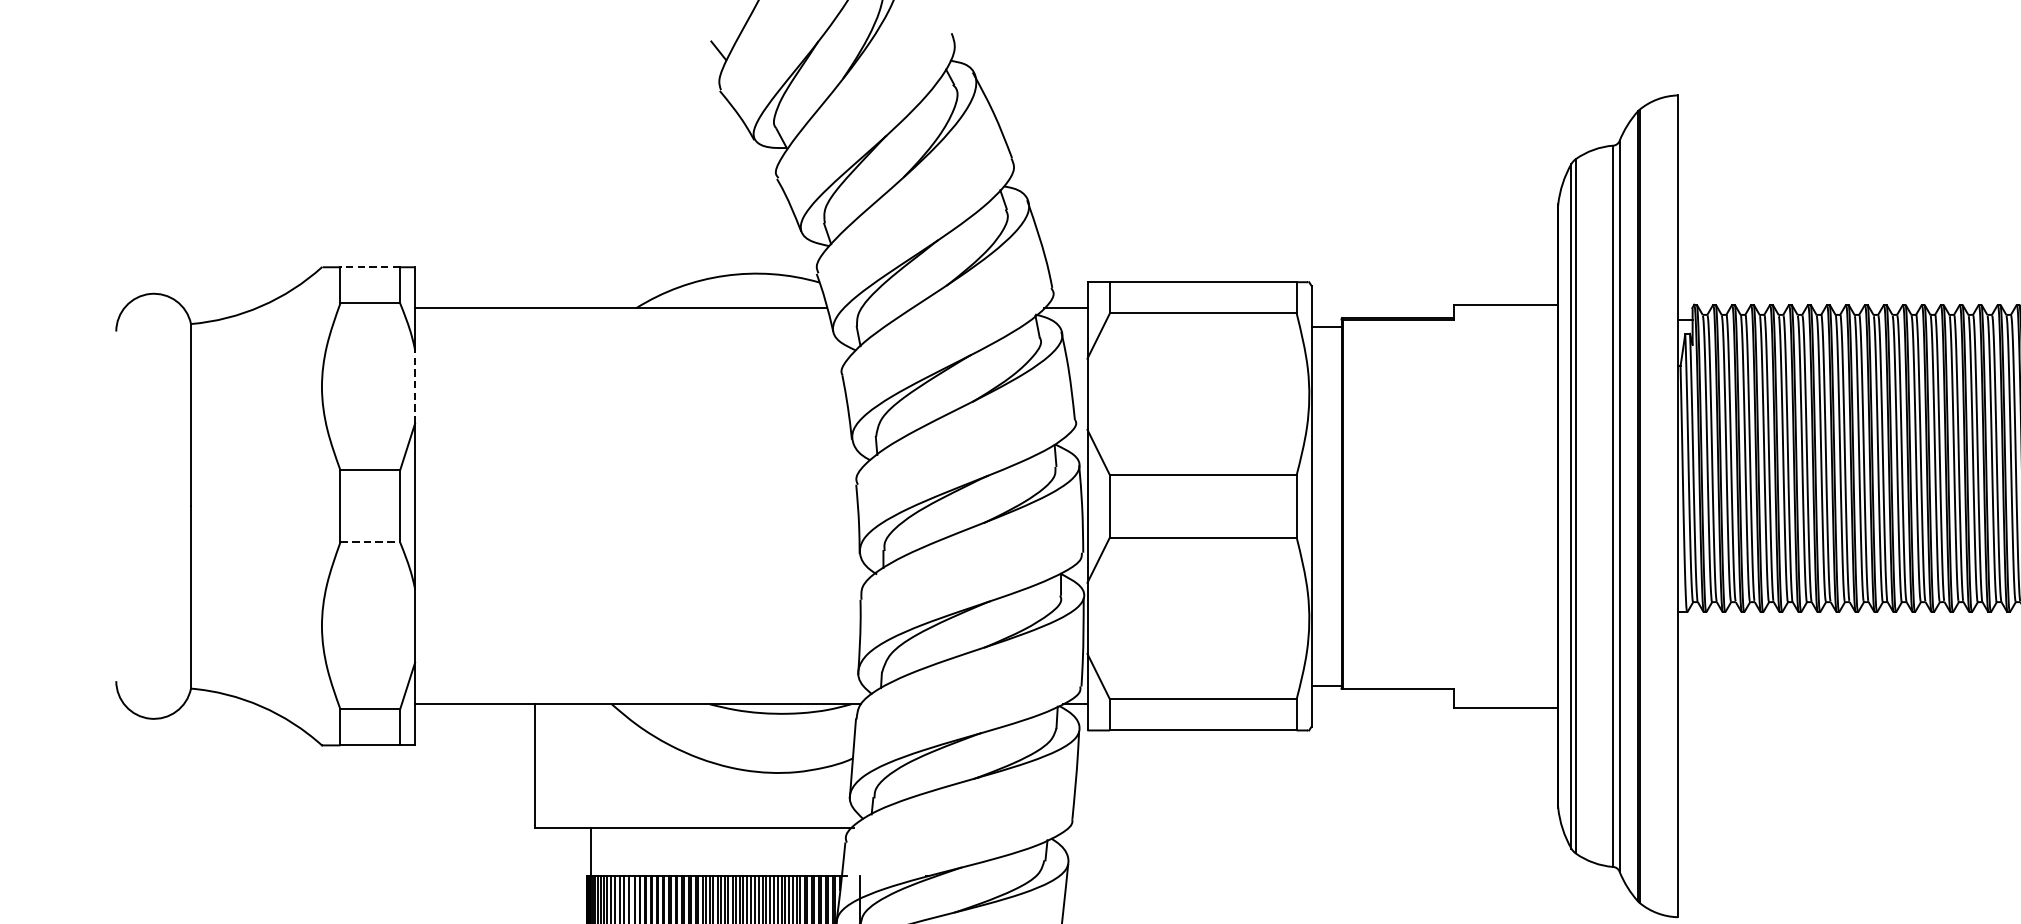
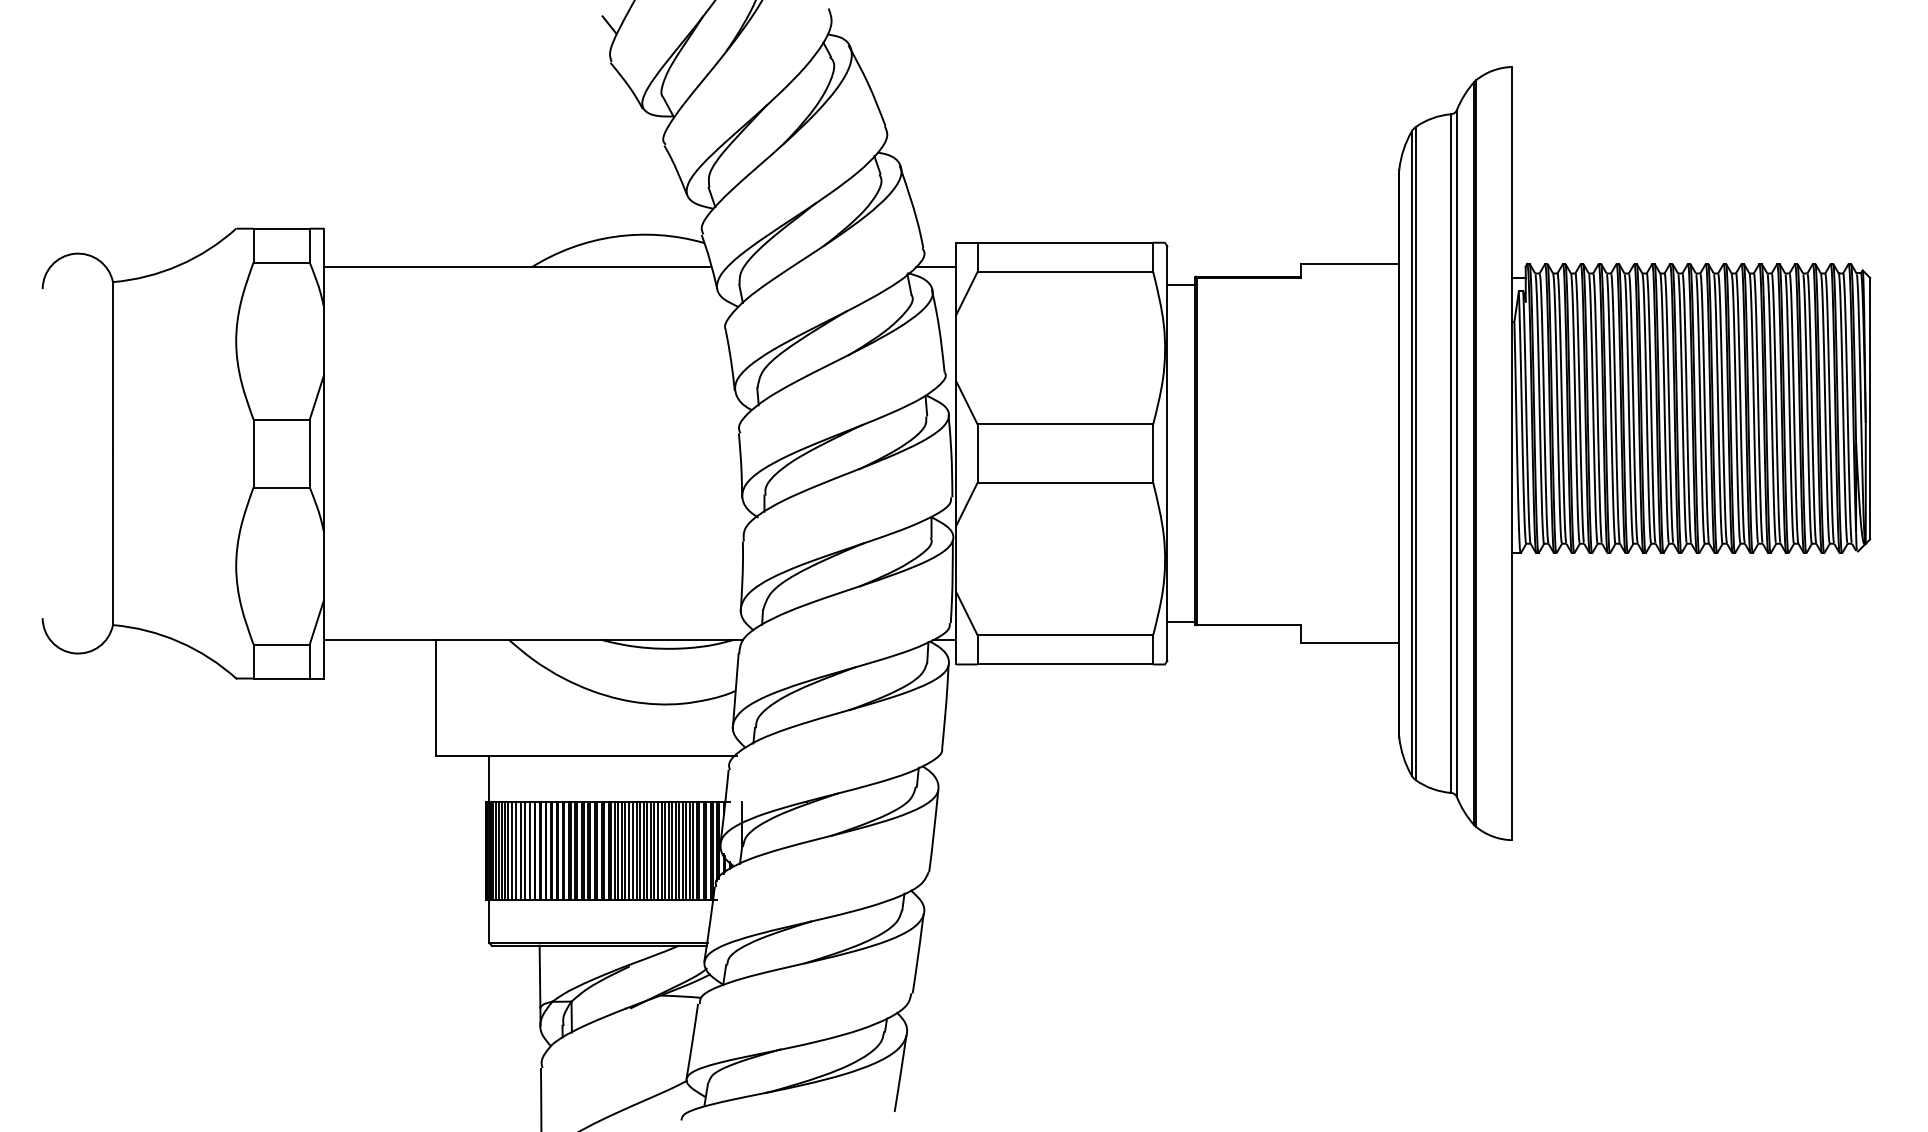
line: (370, 267) -> (281, 228), dashed -> solid
line: (414, 387) -> (323, 341), dashed -> solid
line: (371, 542) -> (282, 487), dashed -> solid

